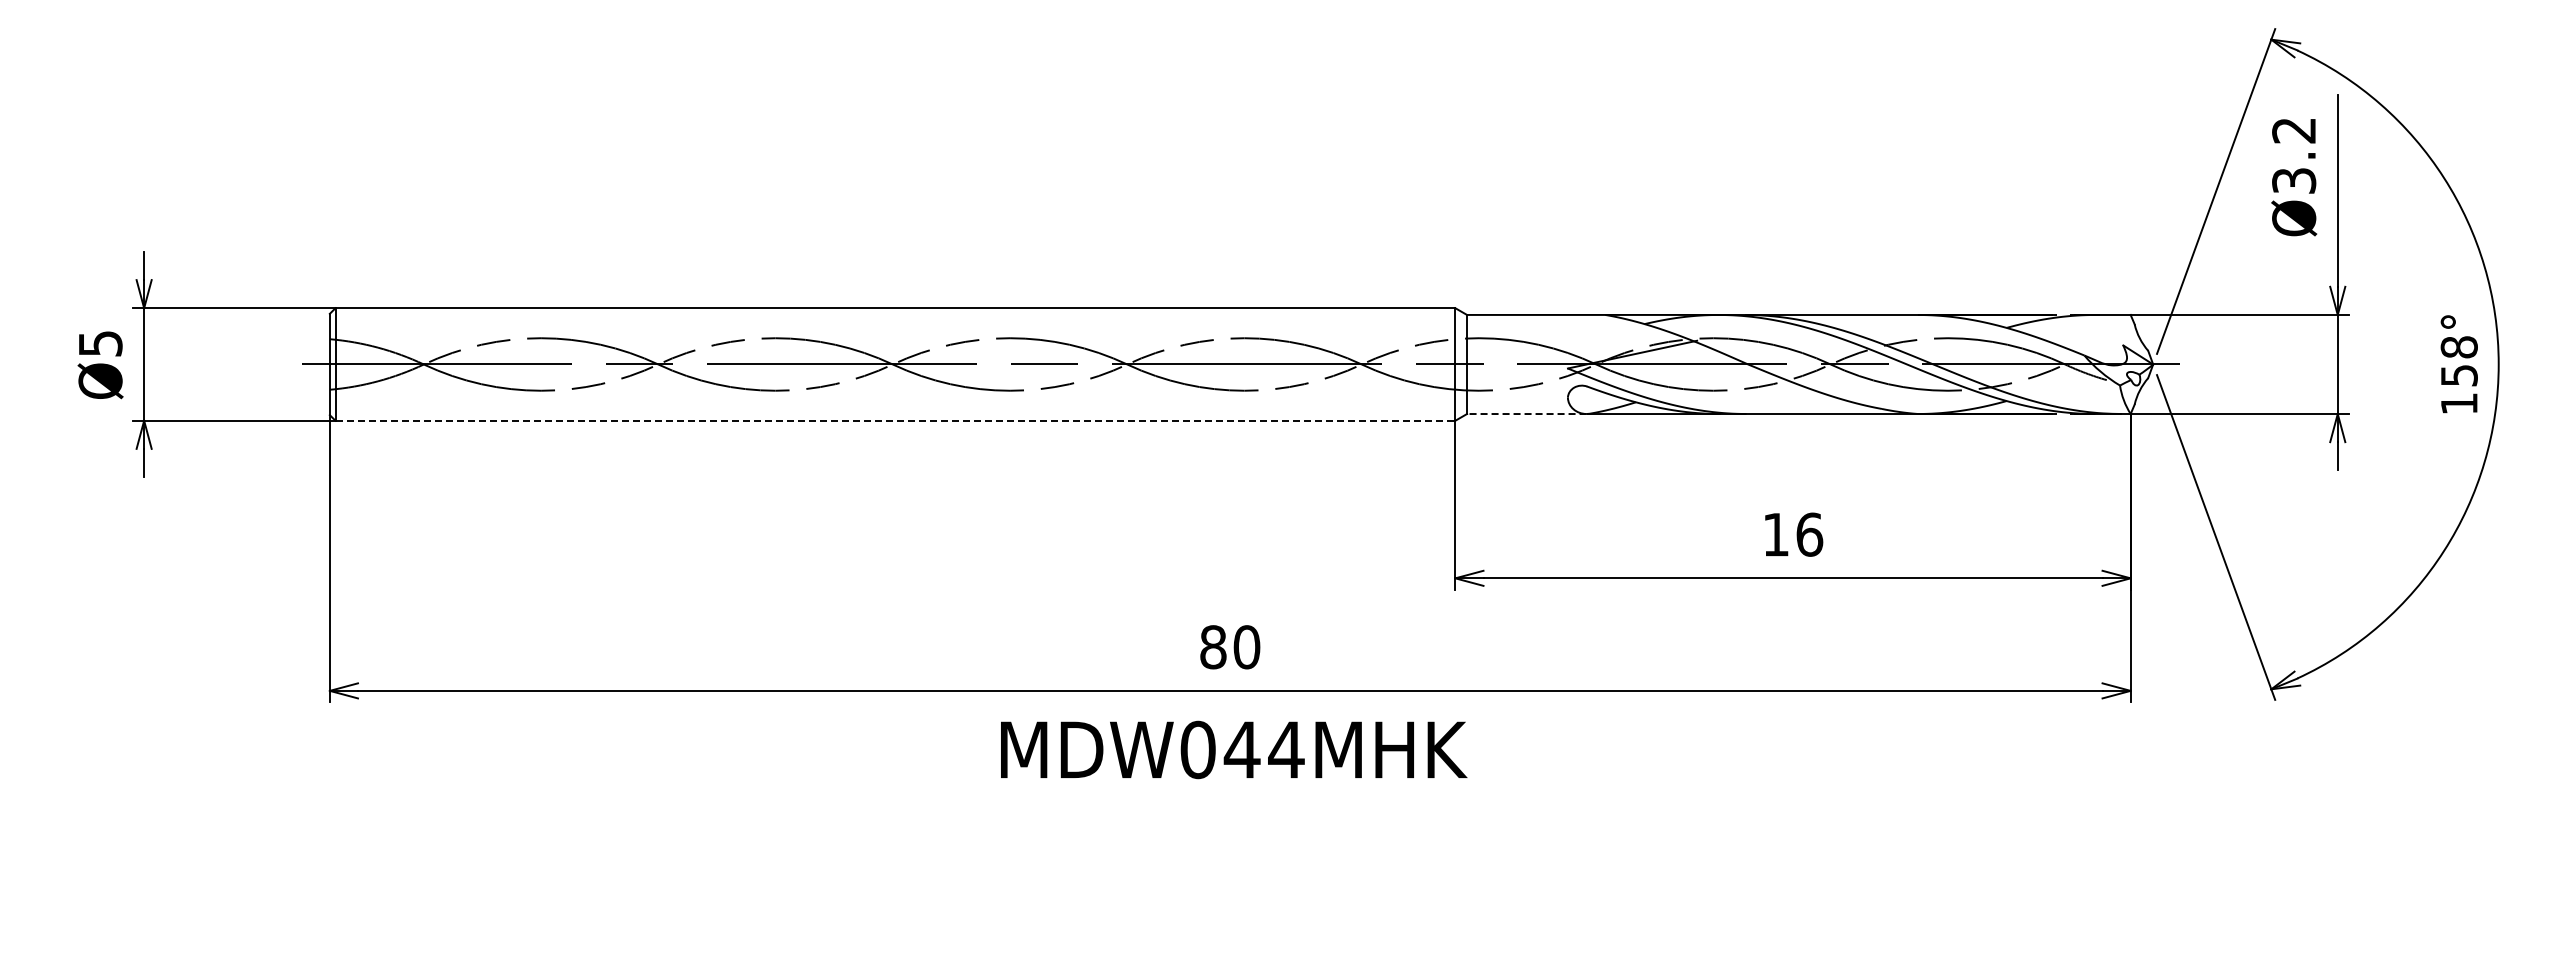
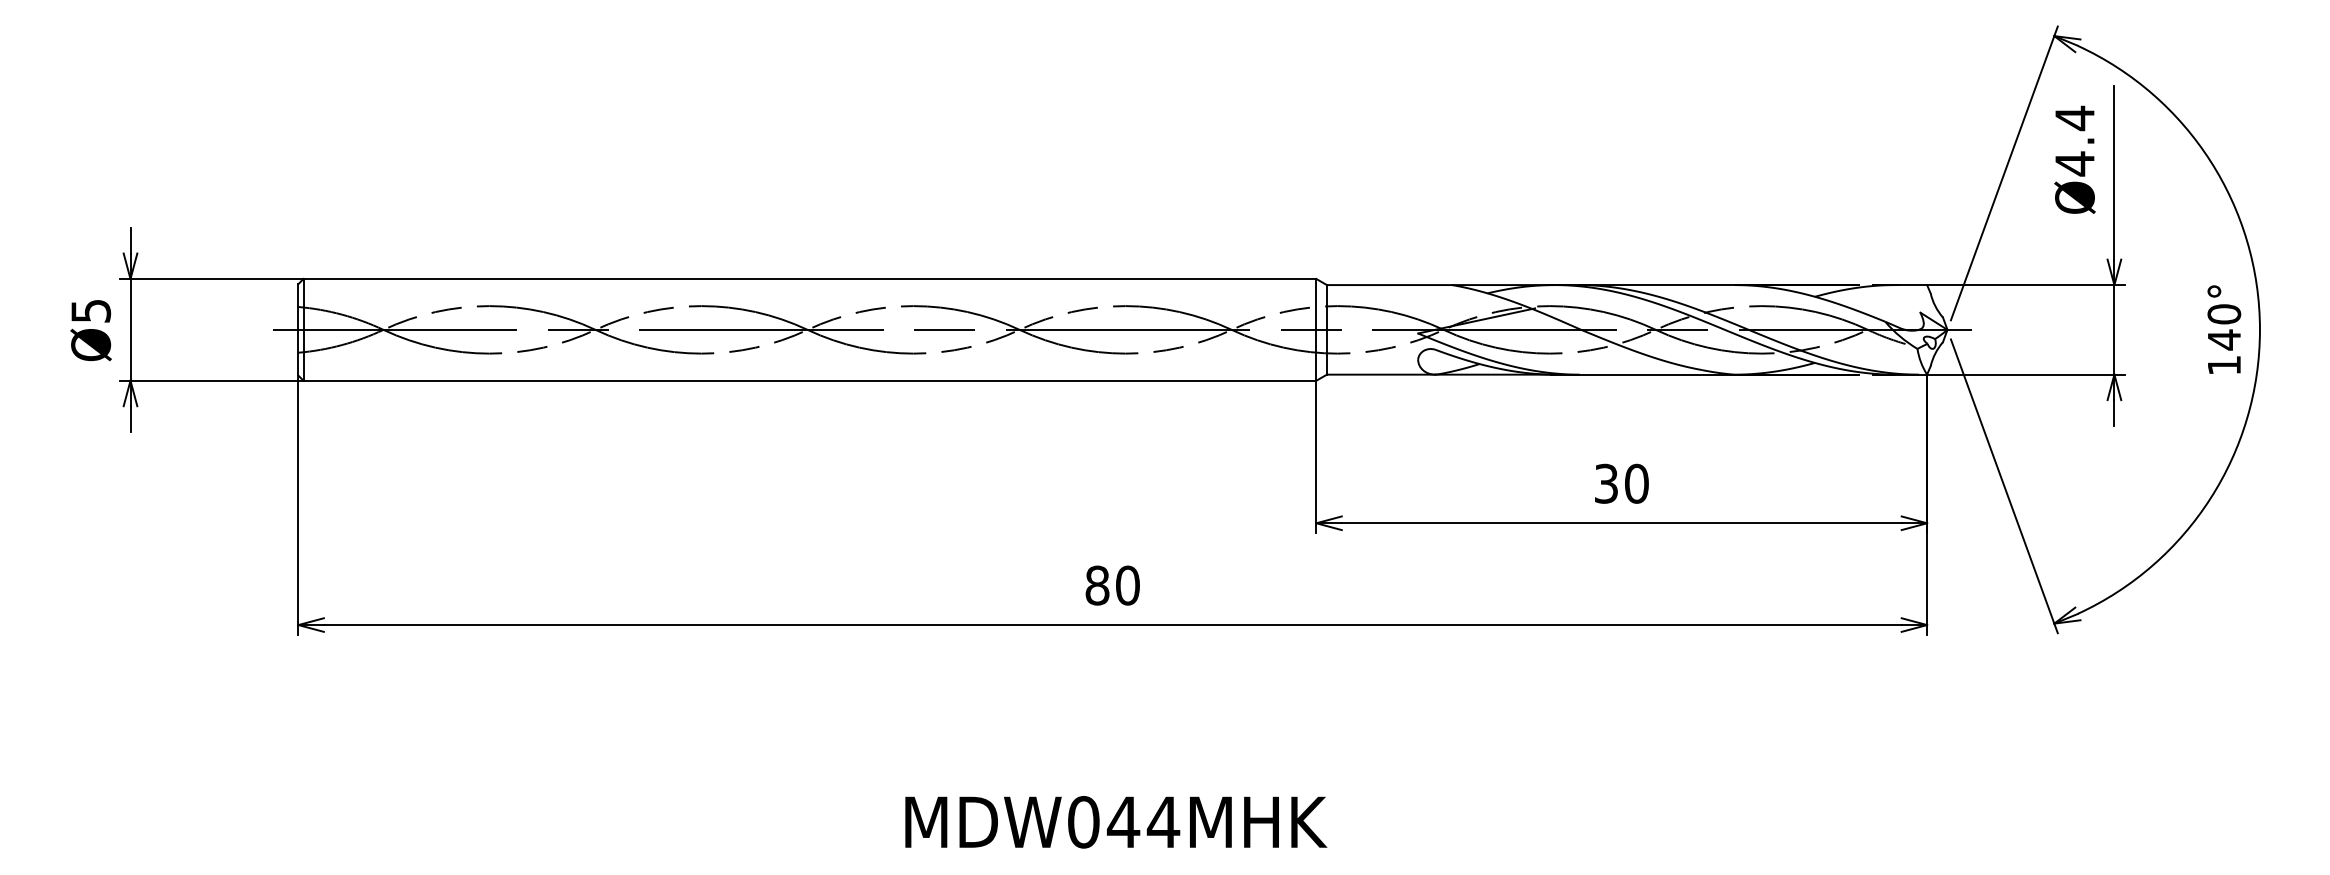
text: (2294, 155) -> (2075, 140), Ø3.2 -> Ø4.4
text: (2458, 361) -> (2223, 327), 158° -> 140°
line: (1526, 414) -> (1380, 375), dashed -> solid
line: (895, 420) -> (810, 380), dashed -> solid
text: (1793, 534) -> (1622, 483), 16 -> 30
text: (1234, 749) -> (1116, 821), moved

